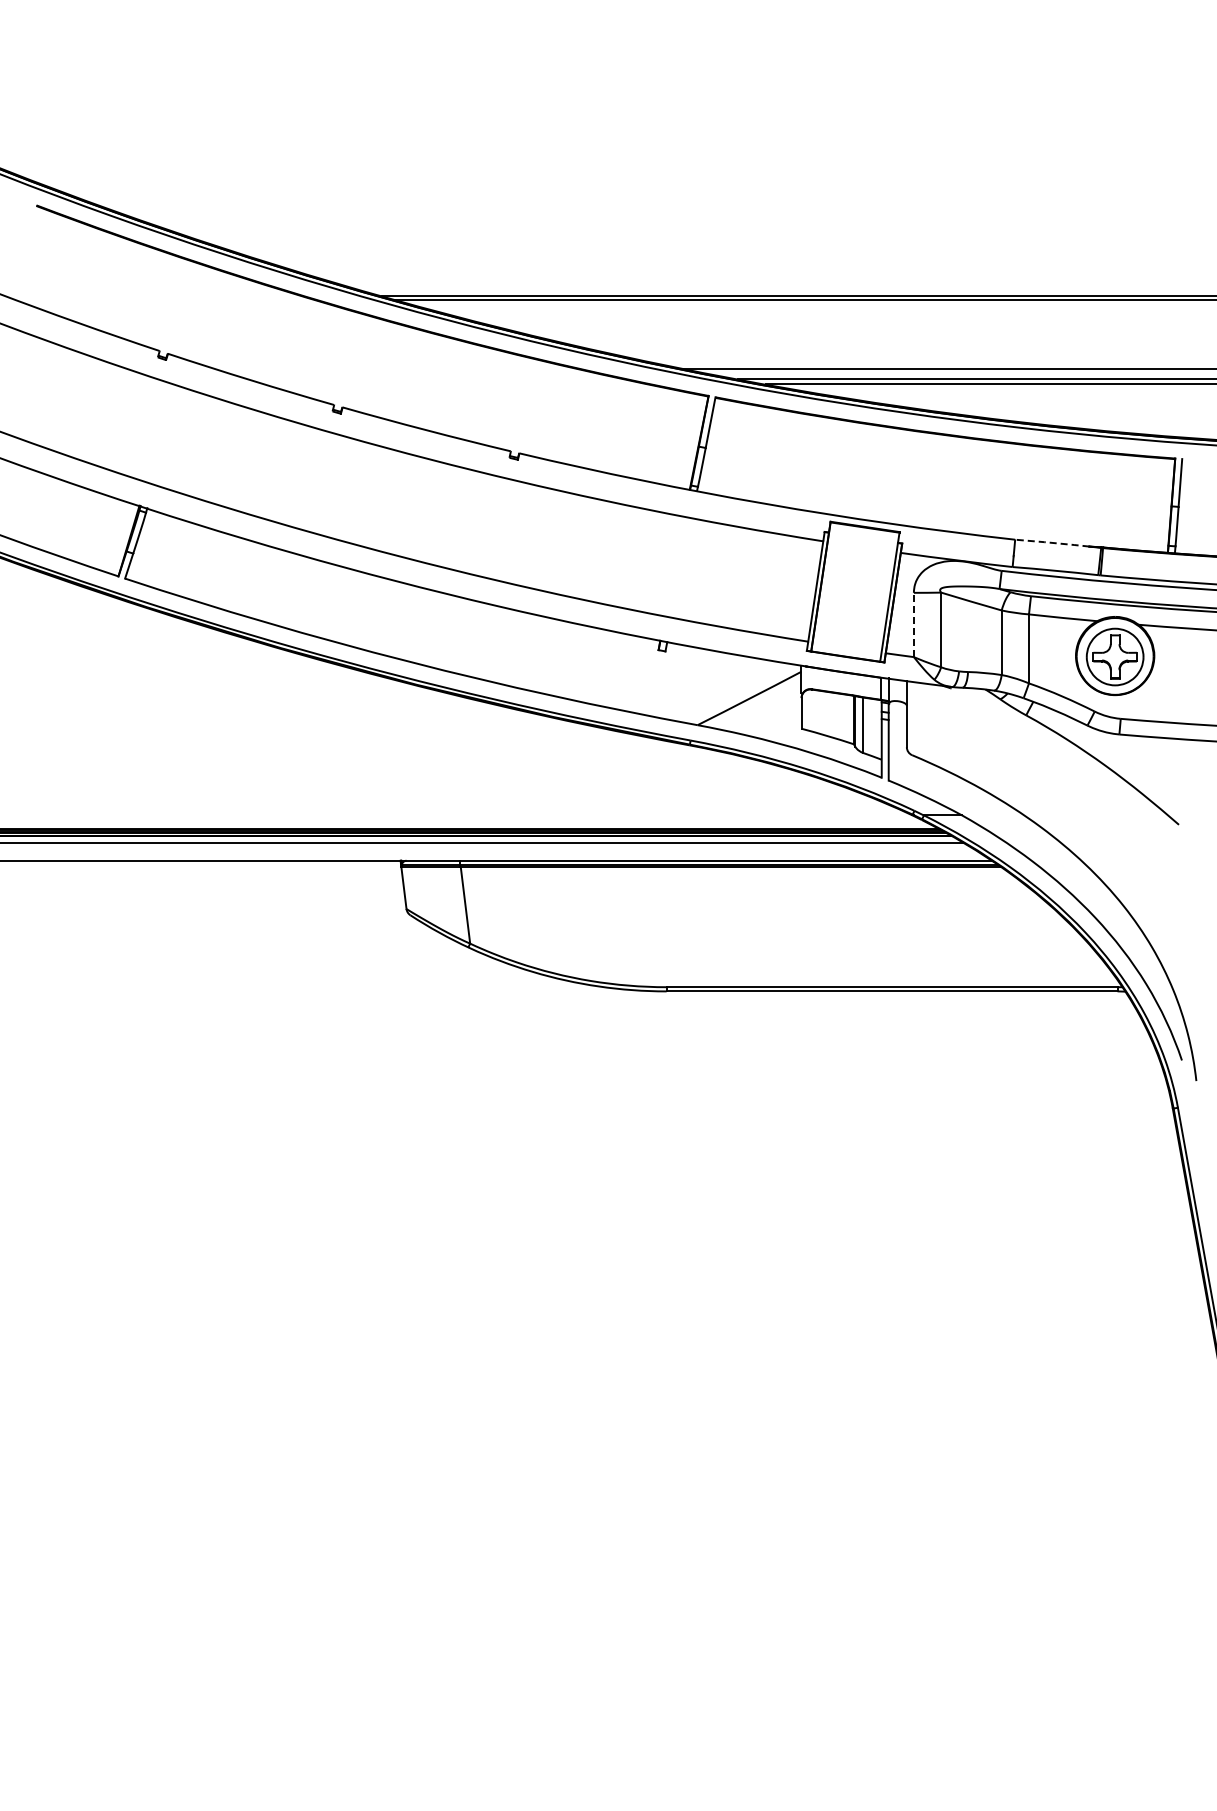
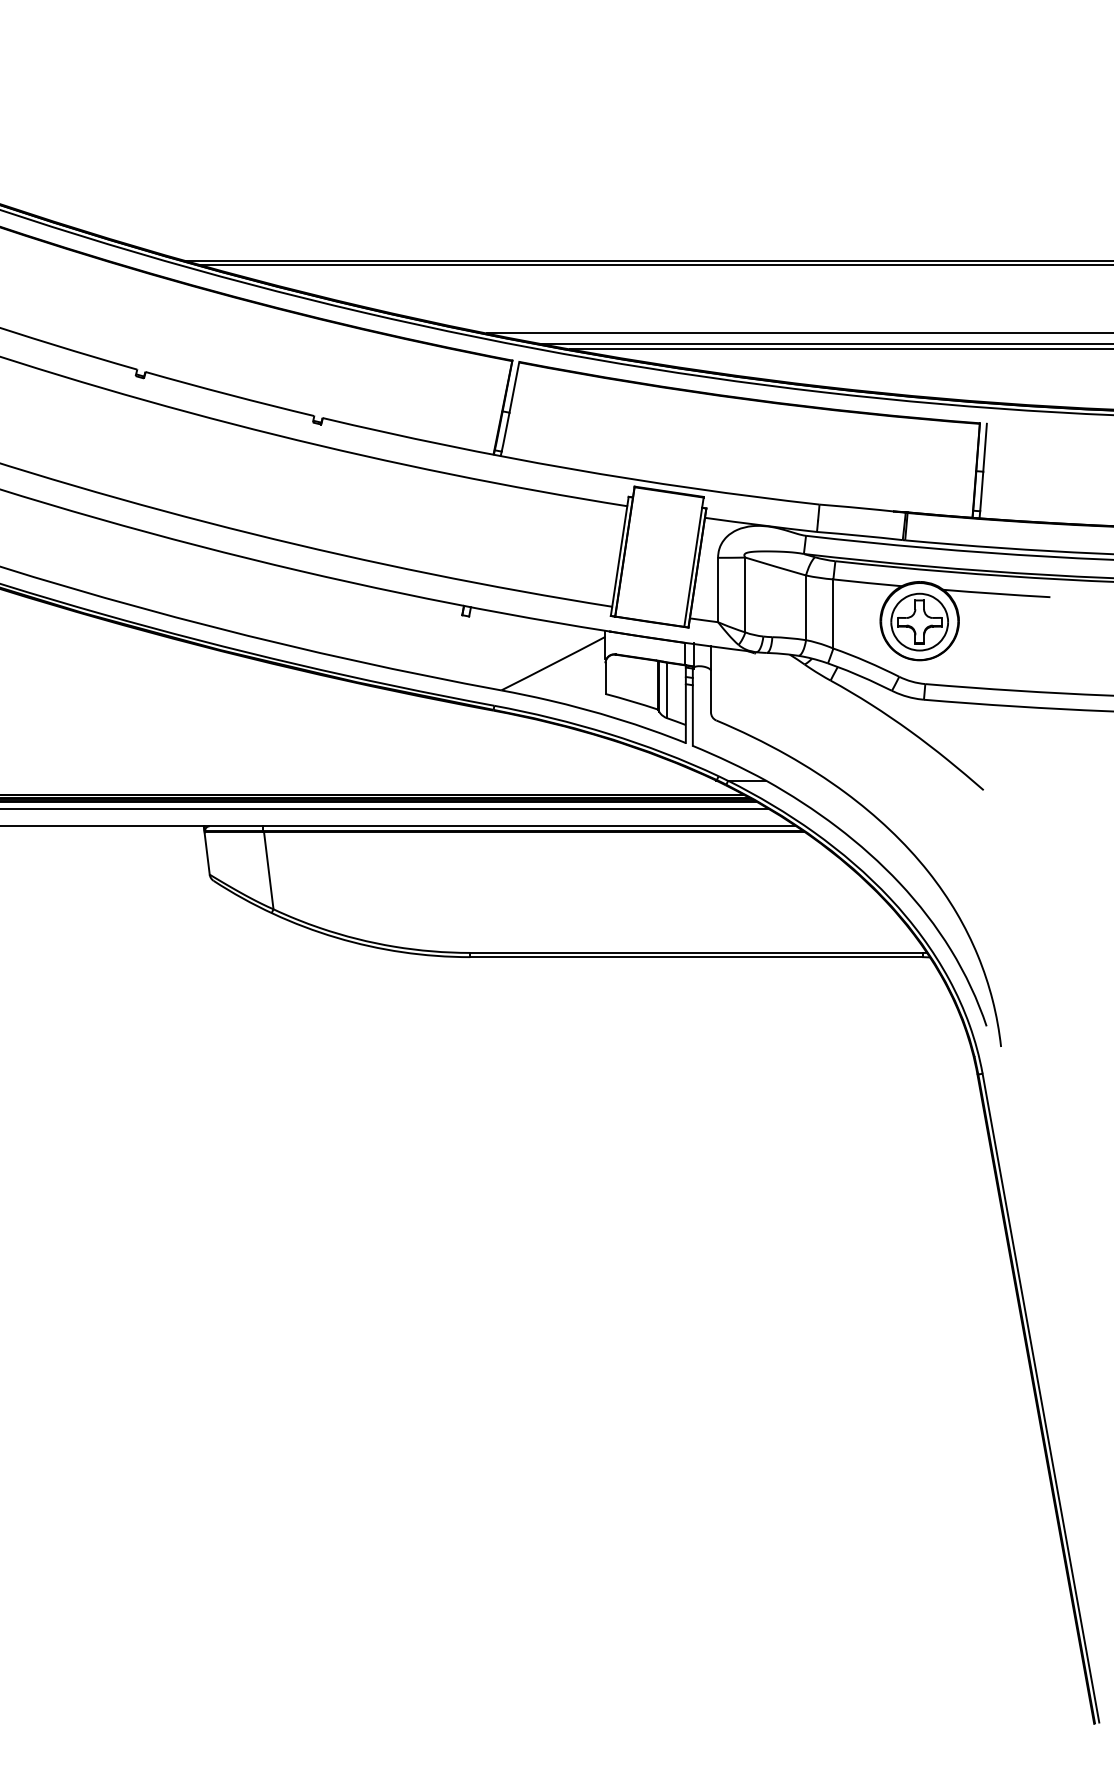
line: (1052, 542) -> (856, 507), dashed -> solid
line: (913, 624) -> (717, 589), dashed -> solid

